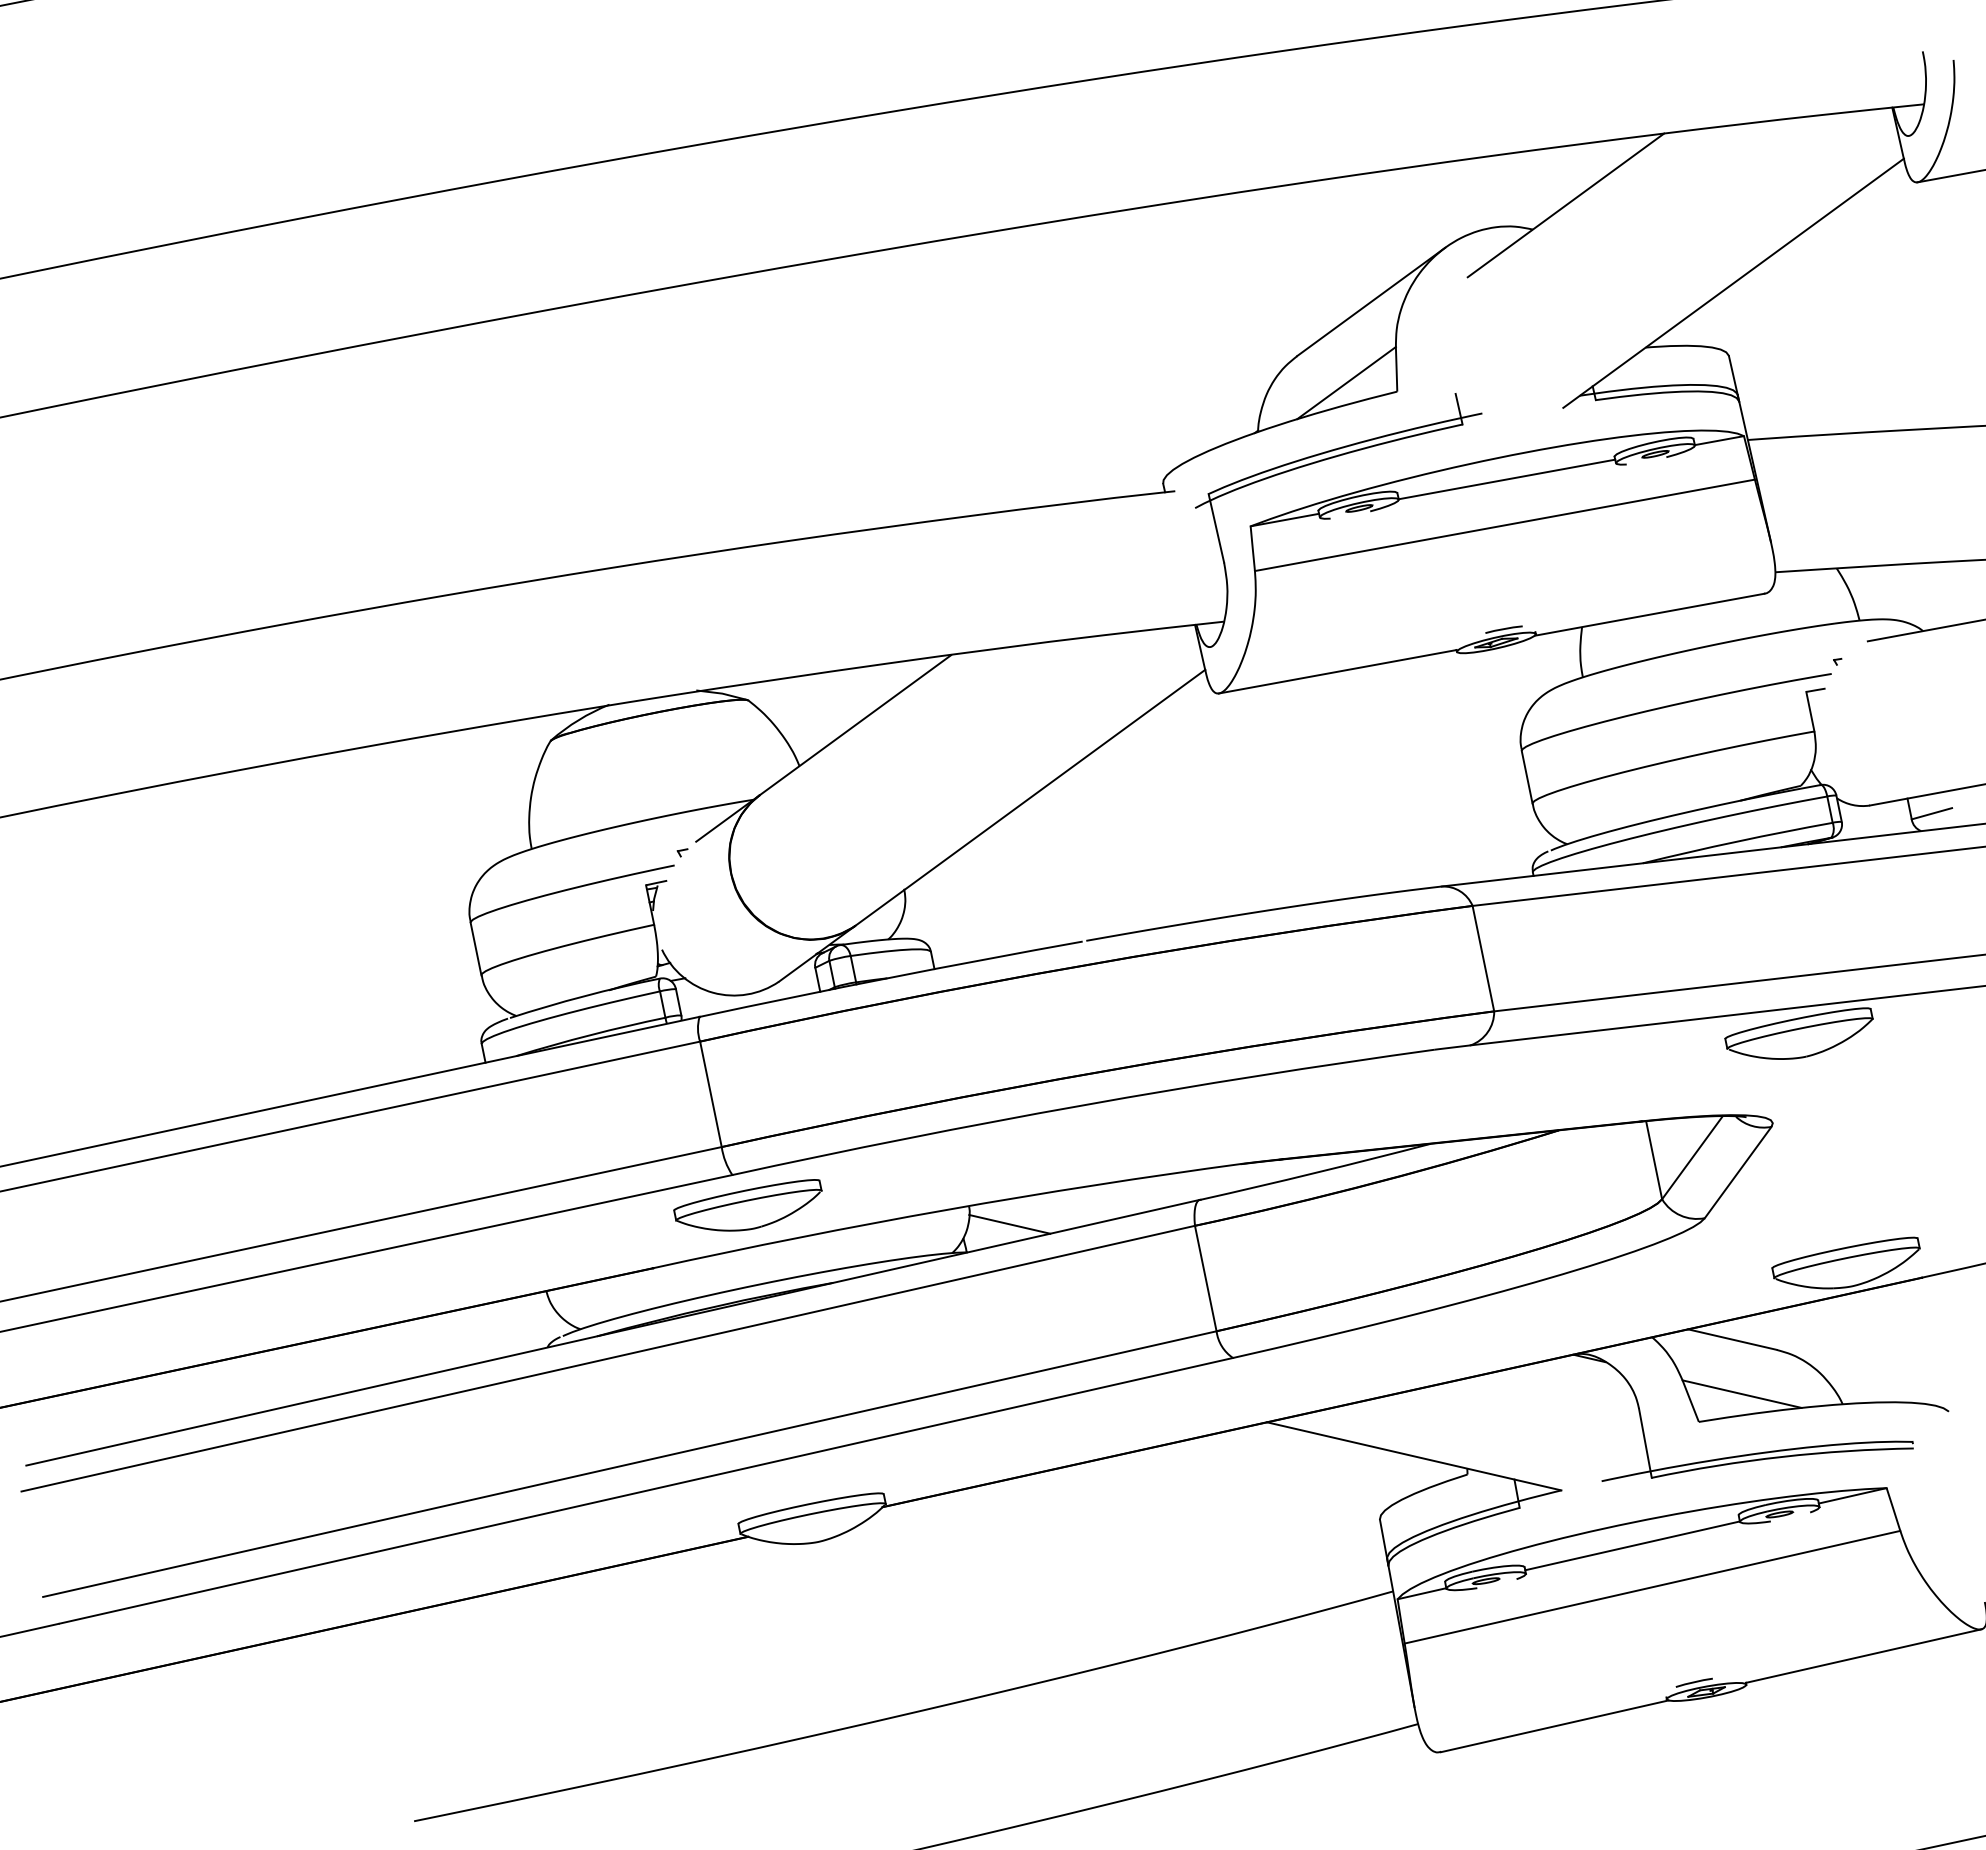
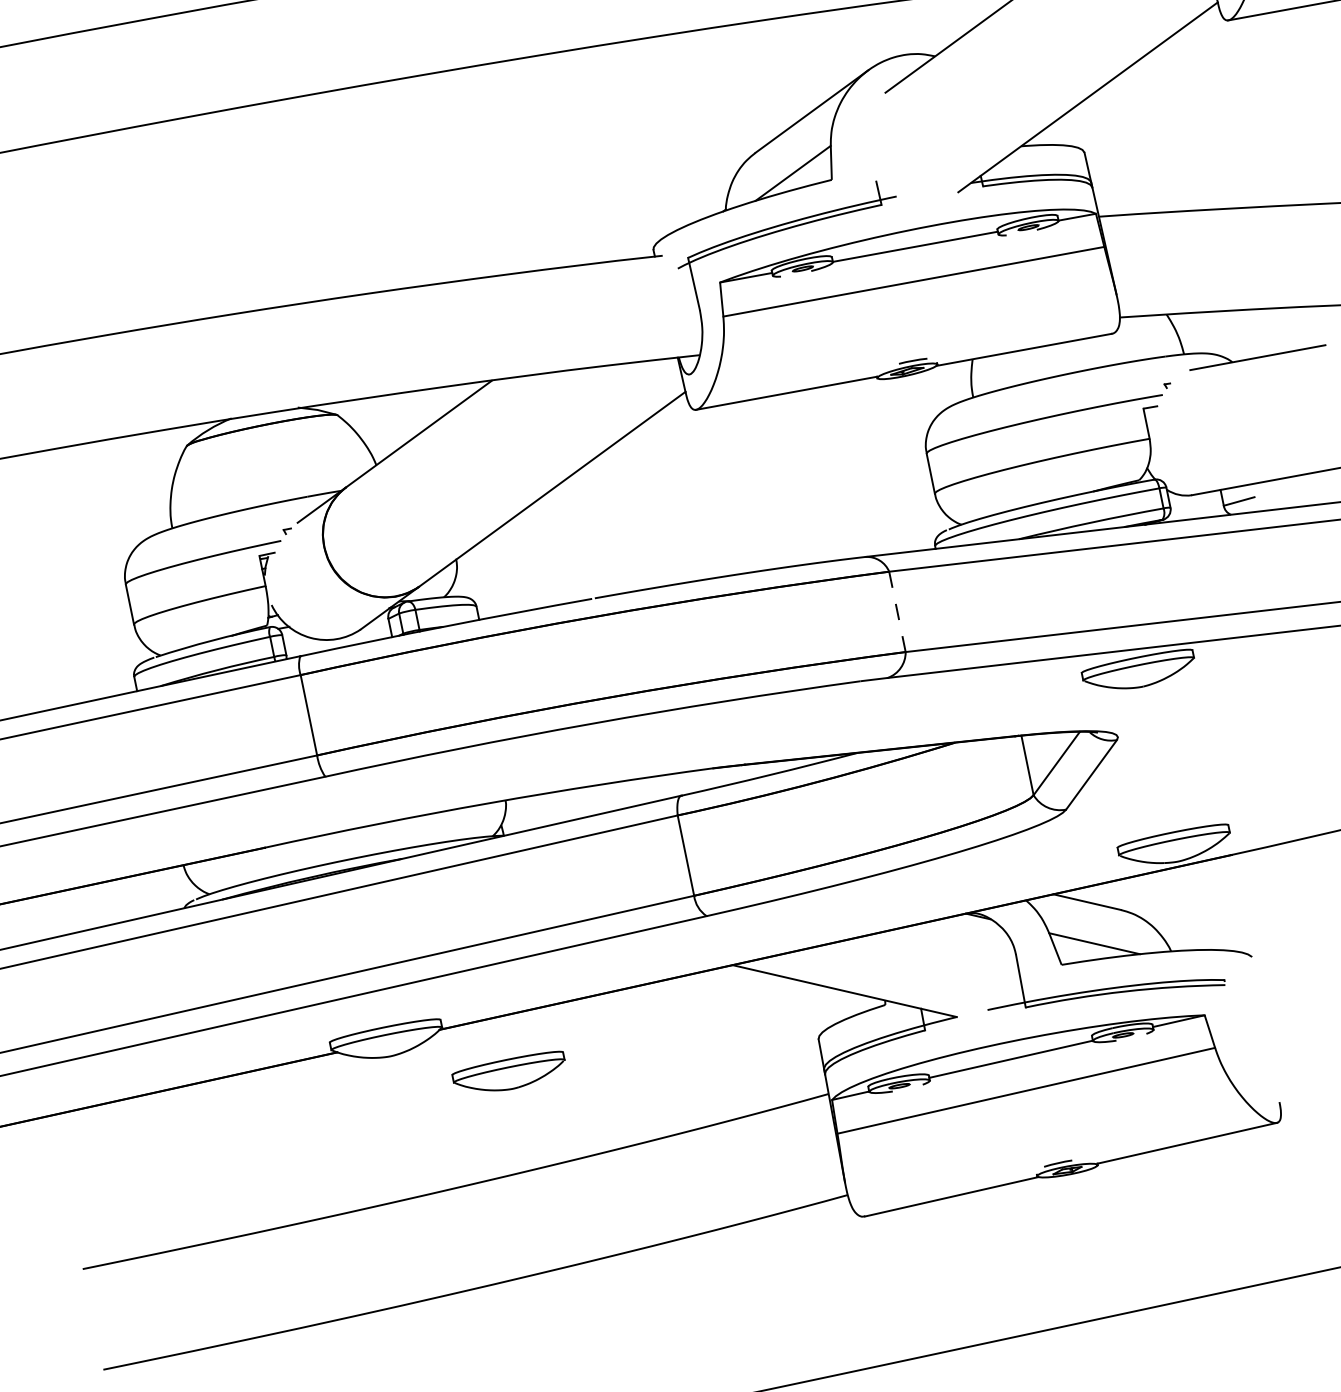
line: (1483, 958) -> (897, 611), solid -> dashed
part: (747, 1205) -> (508, 1071), moved
line: (1009, 1223) -> (536, 813), removed

